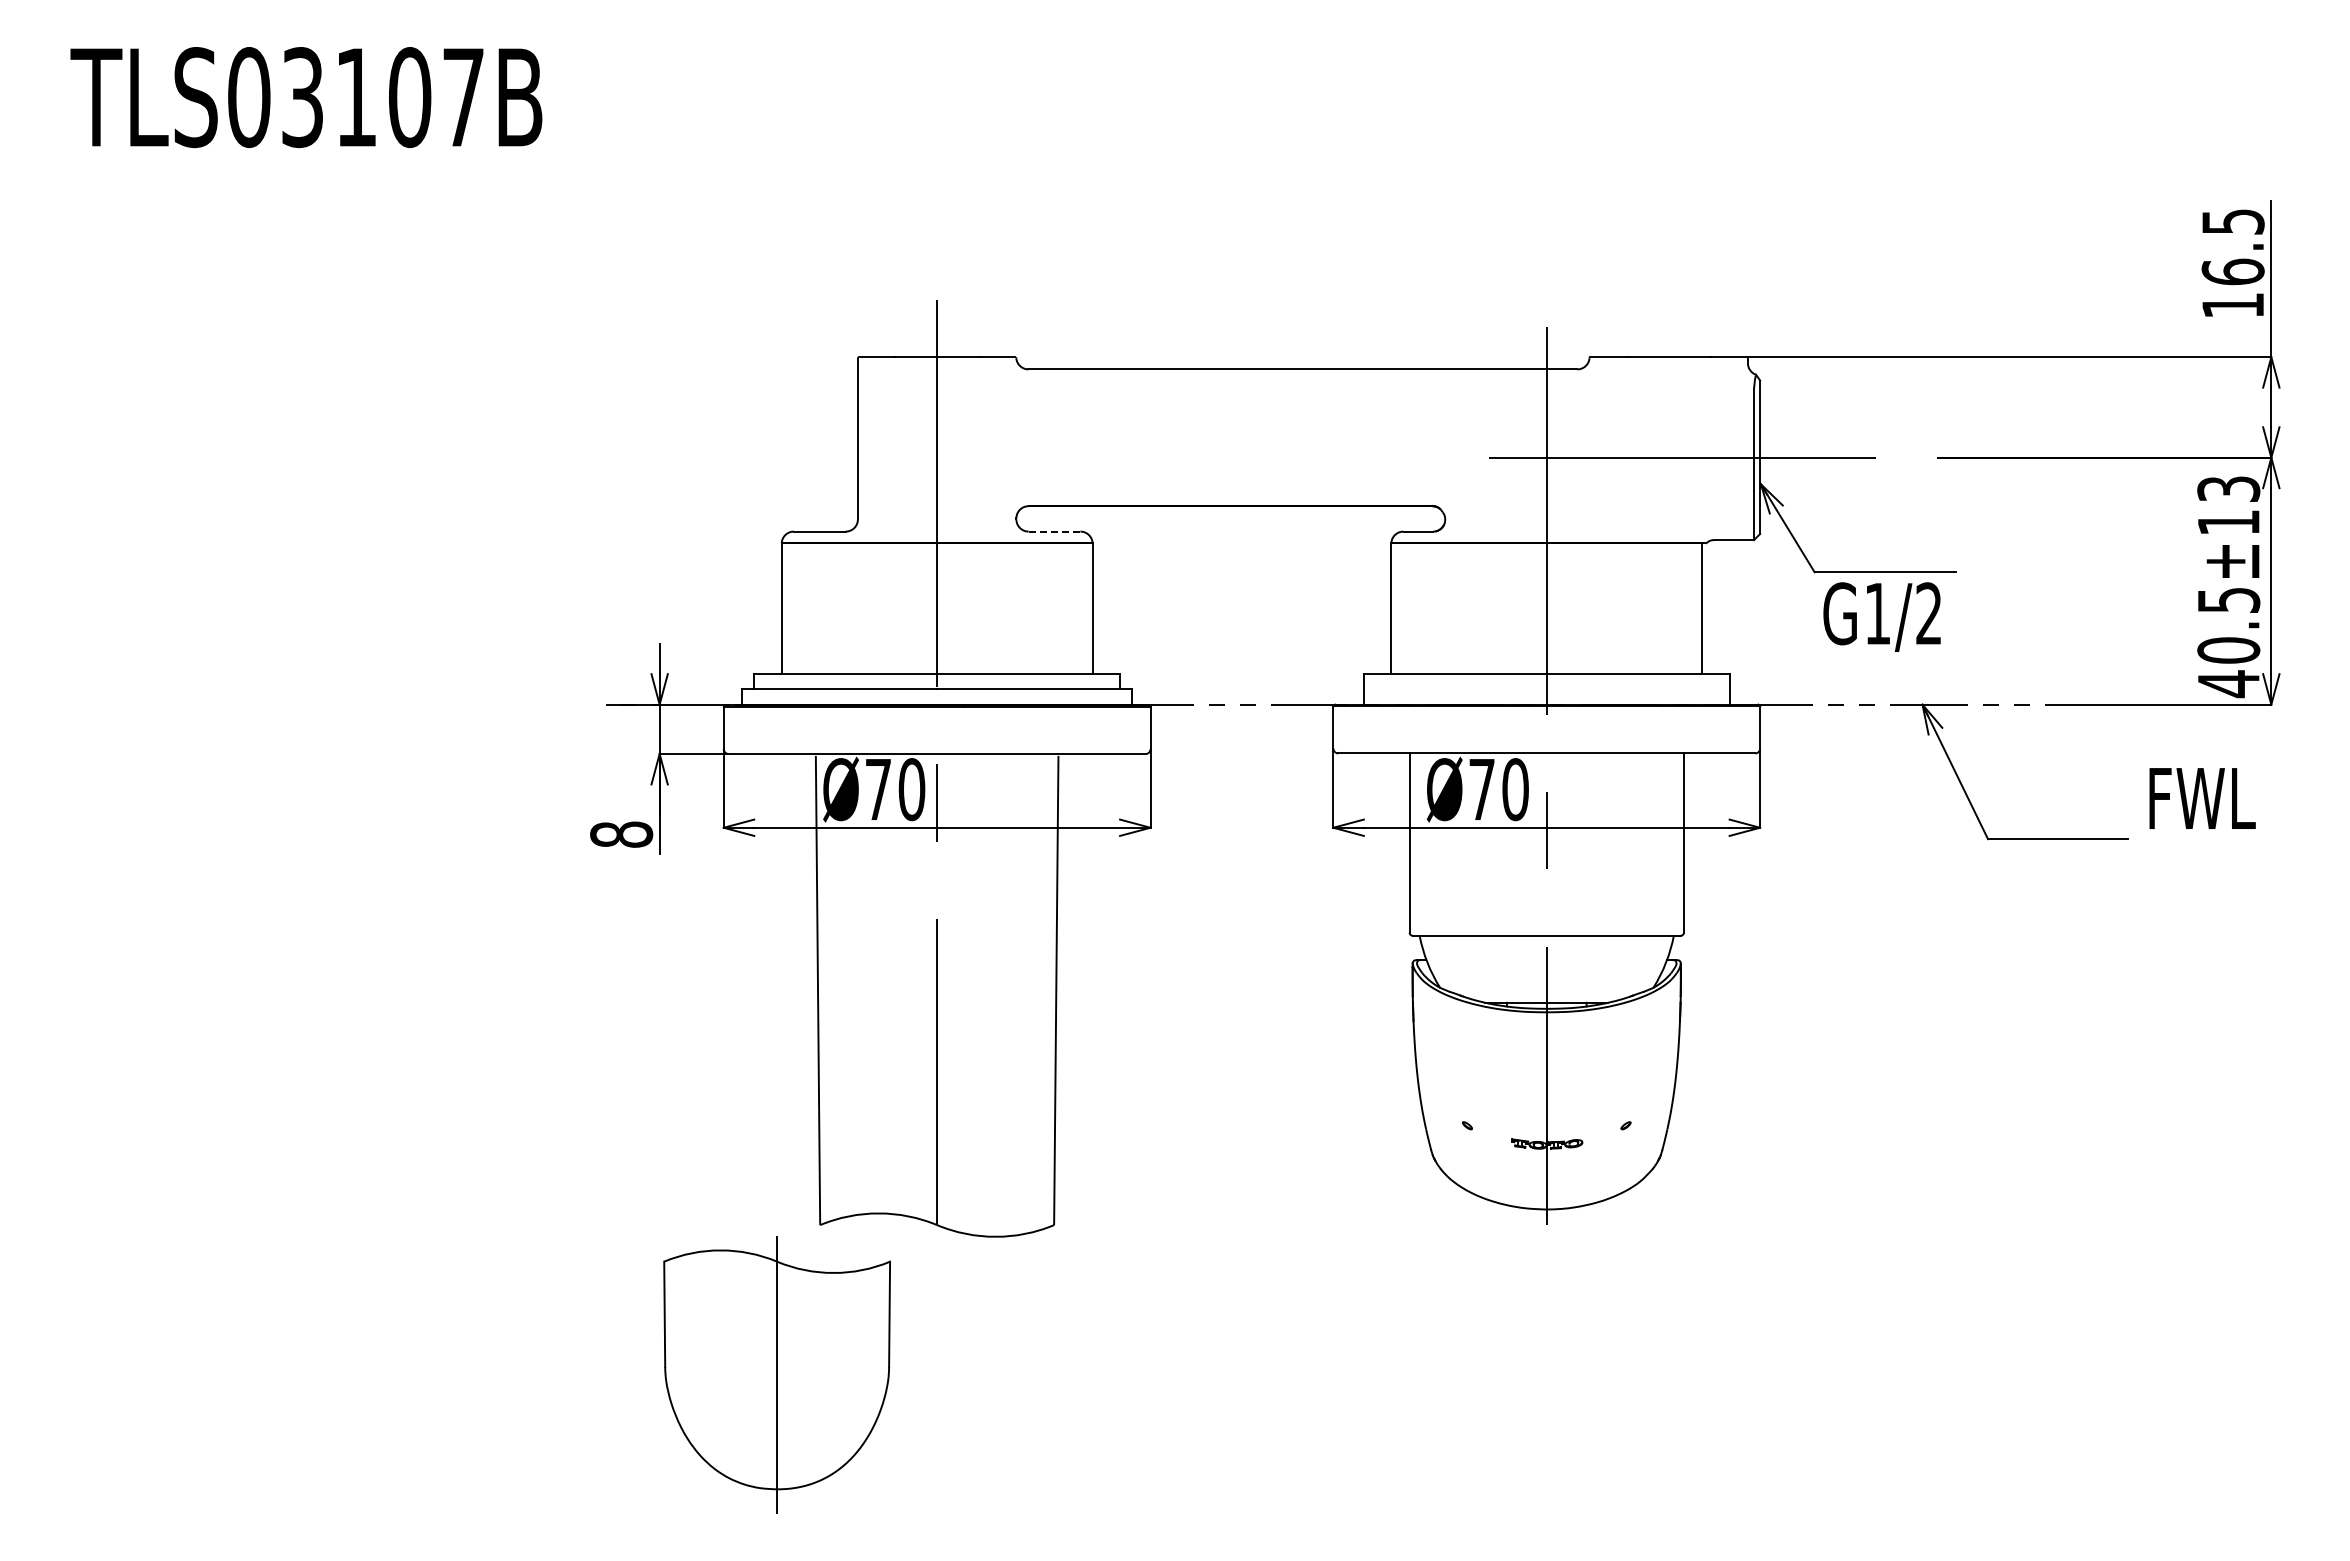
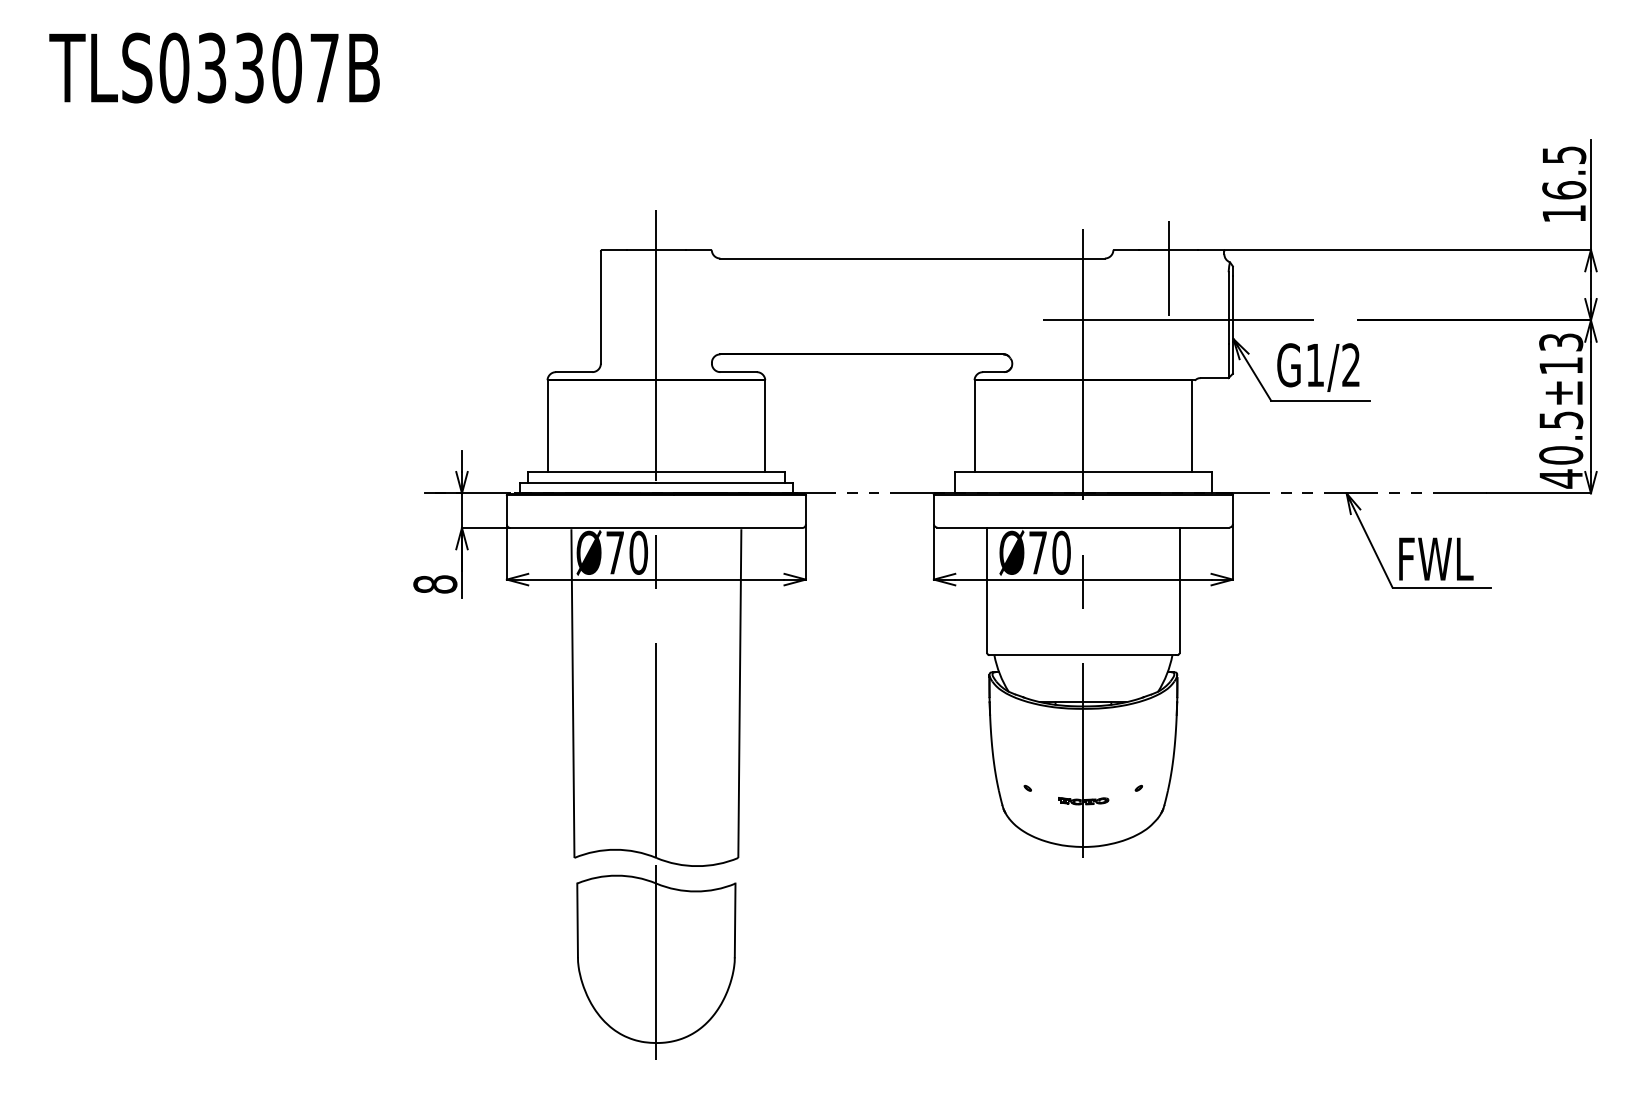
text: (356, 97) -> (249, 68), TLS03107B -> TLS03307B
line: (1668, 383) -> (1168, 268), added
line: (1054, 531) -> (738, 372), dashed -> solid
text: (1881, 616) -> (1317, 367), moved
text: (2202, 798) -> (1436, 559), moved
part: (776, 1374) -> (655, 962), moved

